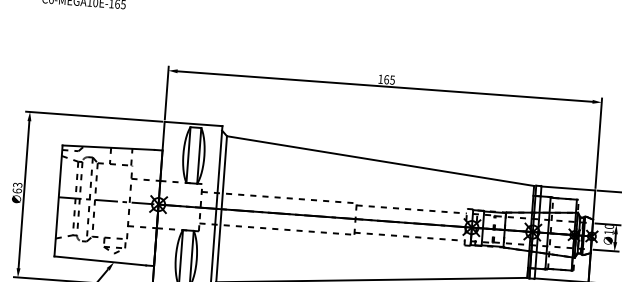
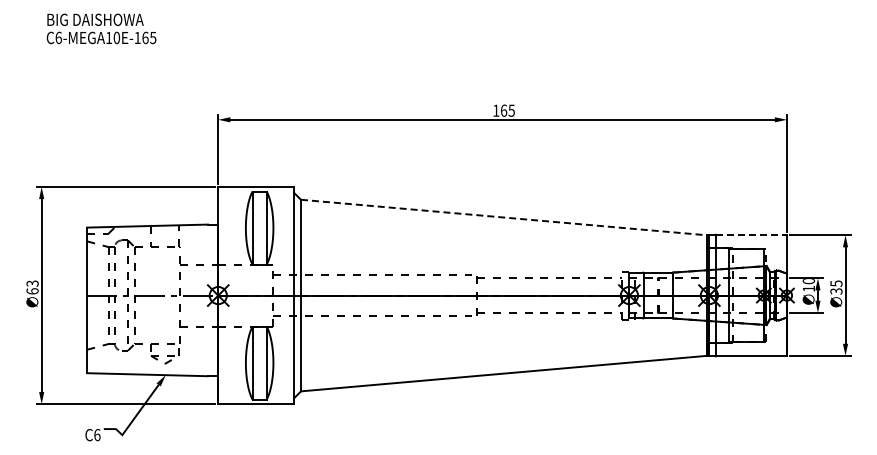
line: (380, 161) -> (503, 217), solid -> dashed
line: (569, 188) -> (752, 235), solid -> dashed

